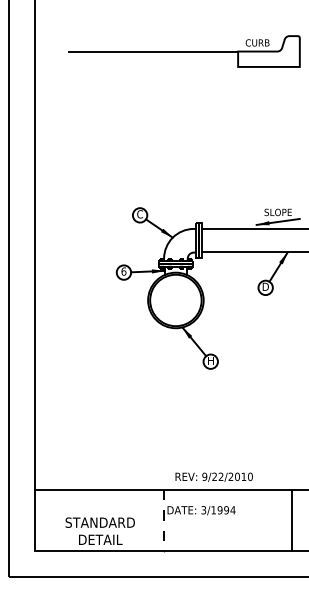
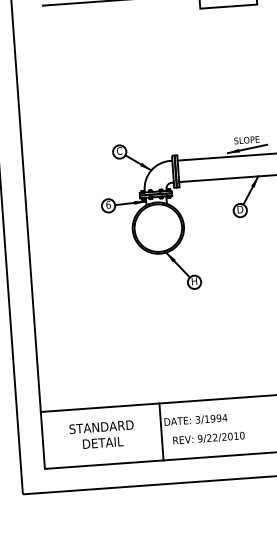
text: (213, 476) -> (208, 437), moved
line: (163, 520) -> (161, 431), dashed -> solid
text: (99, 530) -> (101, 434), moved

